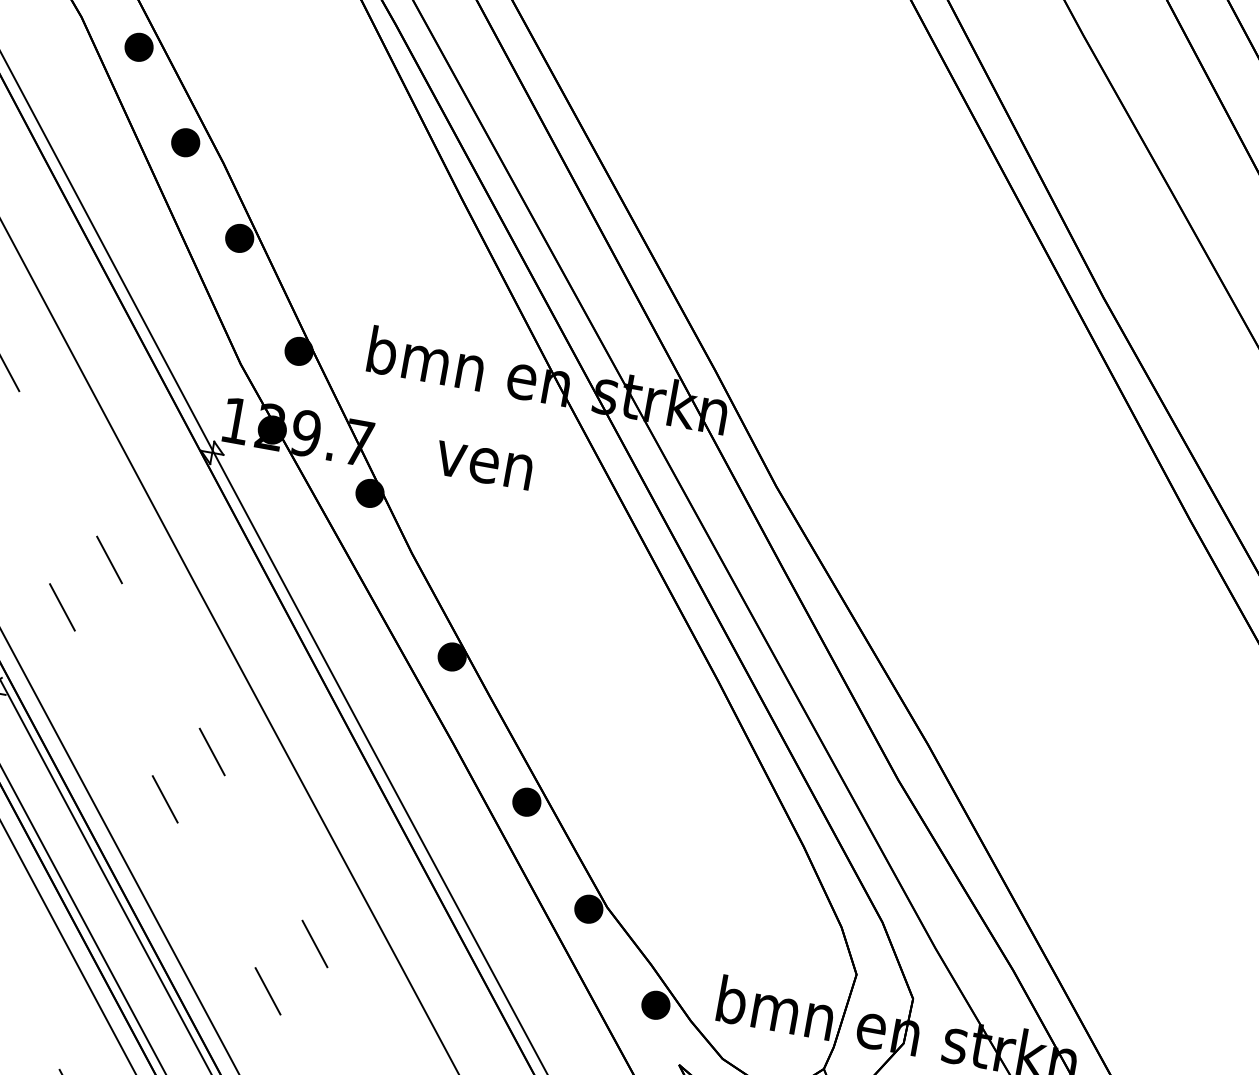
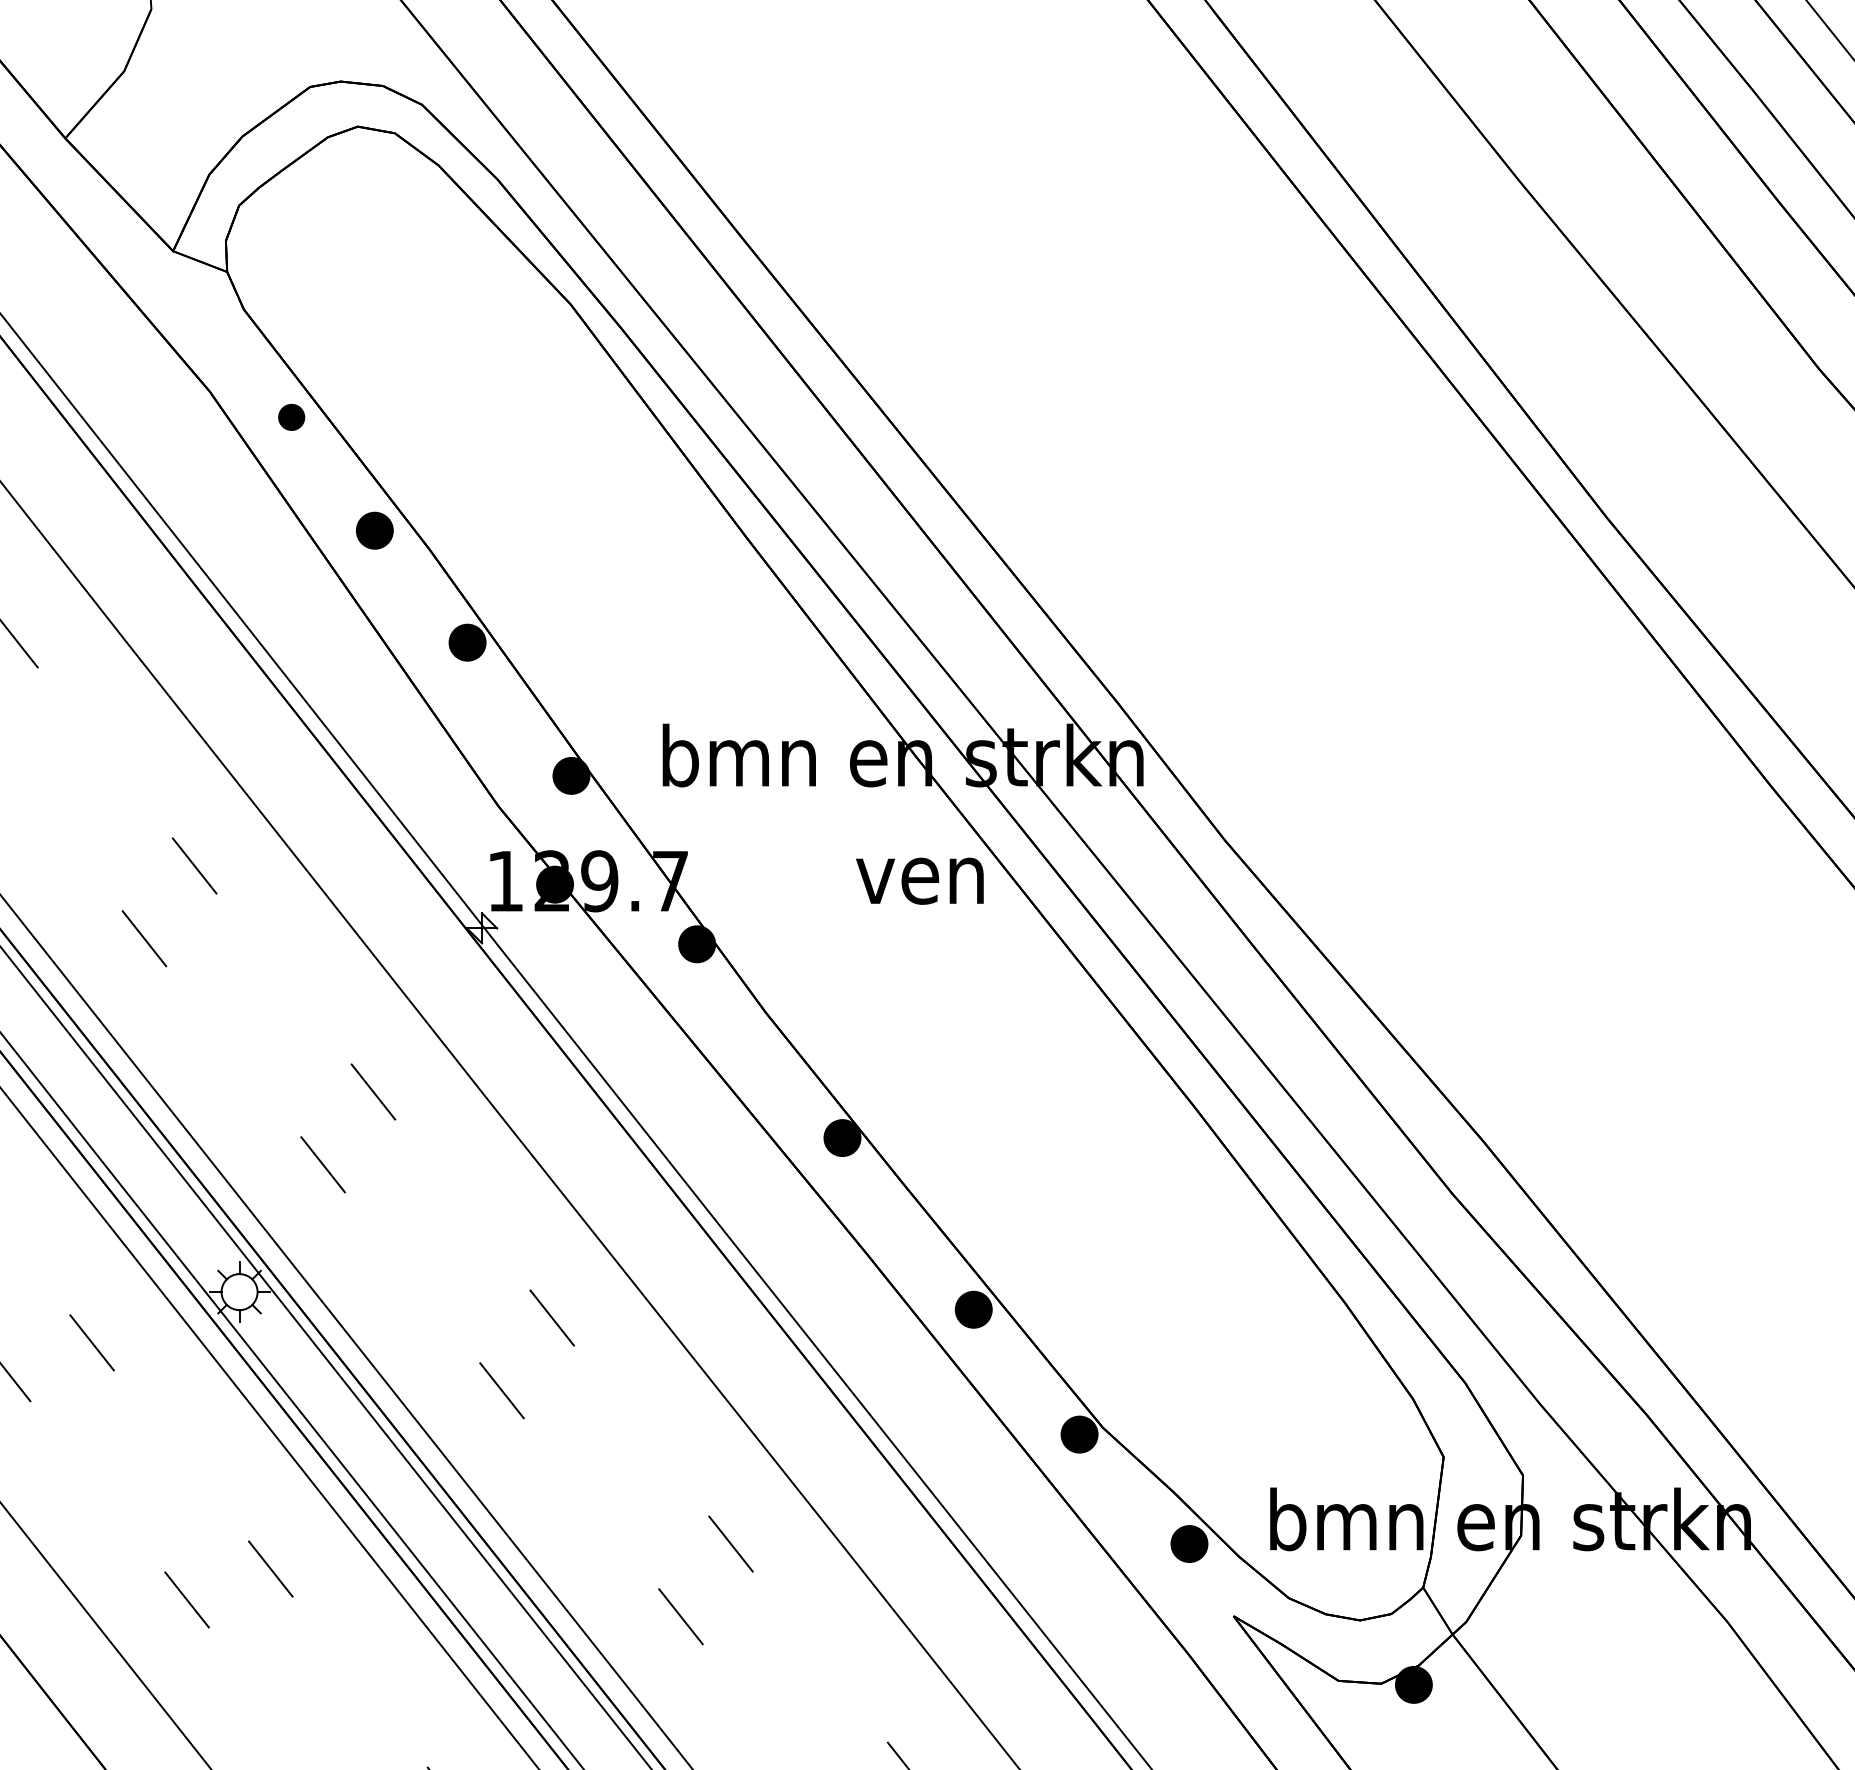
part: (138, 47) -> (291, 417), size x0.7
text: (483, 464) -> (919, 880), moved

